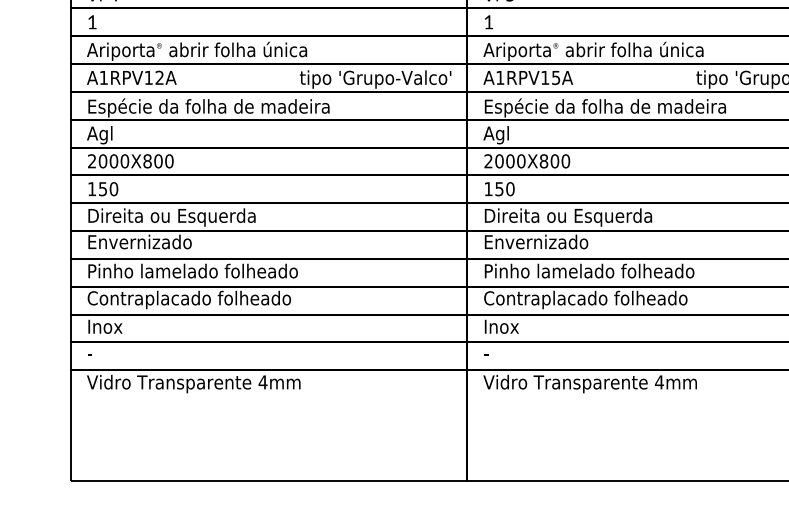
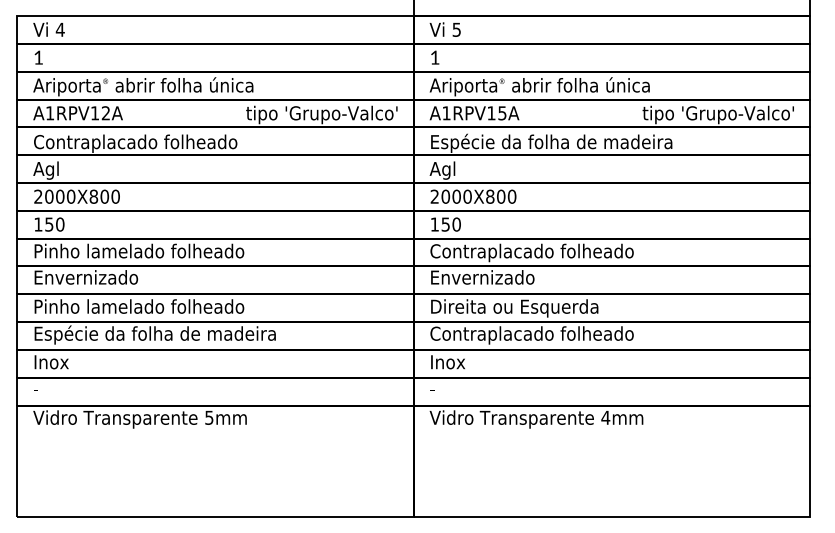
text: (208, 107) -> (154, 142), Espécie da folha de madeira -> Contraplacado folheado
text: (194, 217) -> (140, 252), Direita ou Esquerda -> Pinho lamelado folheado
text: (585, 217) -> (531, 252), Direita ou Esquerda -> Contraplacado folheado
text: (590, 273) -> (536, 308), Pinho lamelado folheado -> Direita ou Esquerda
text: (208, 299) -> (154, 334), Contraplacado folheado -> Espécie da folha de madeira
text: (262, 382) -> (208, 417), 4mm -> 5mm

